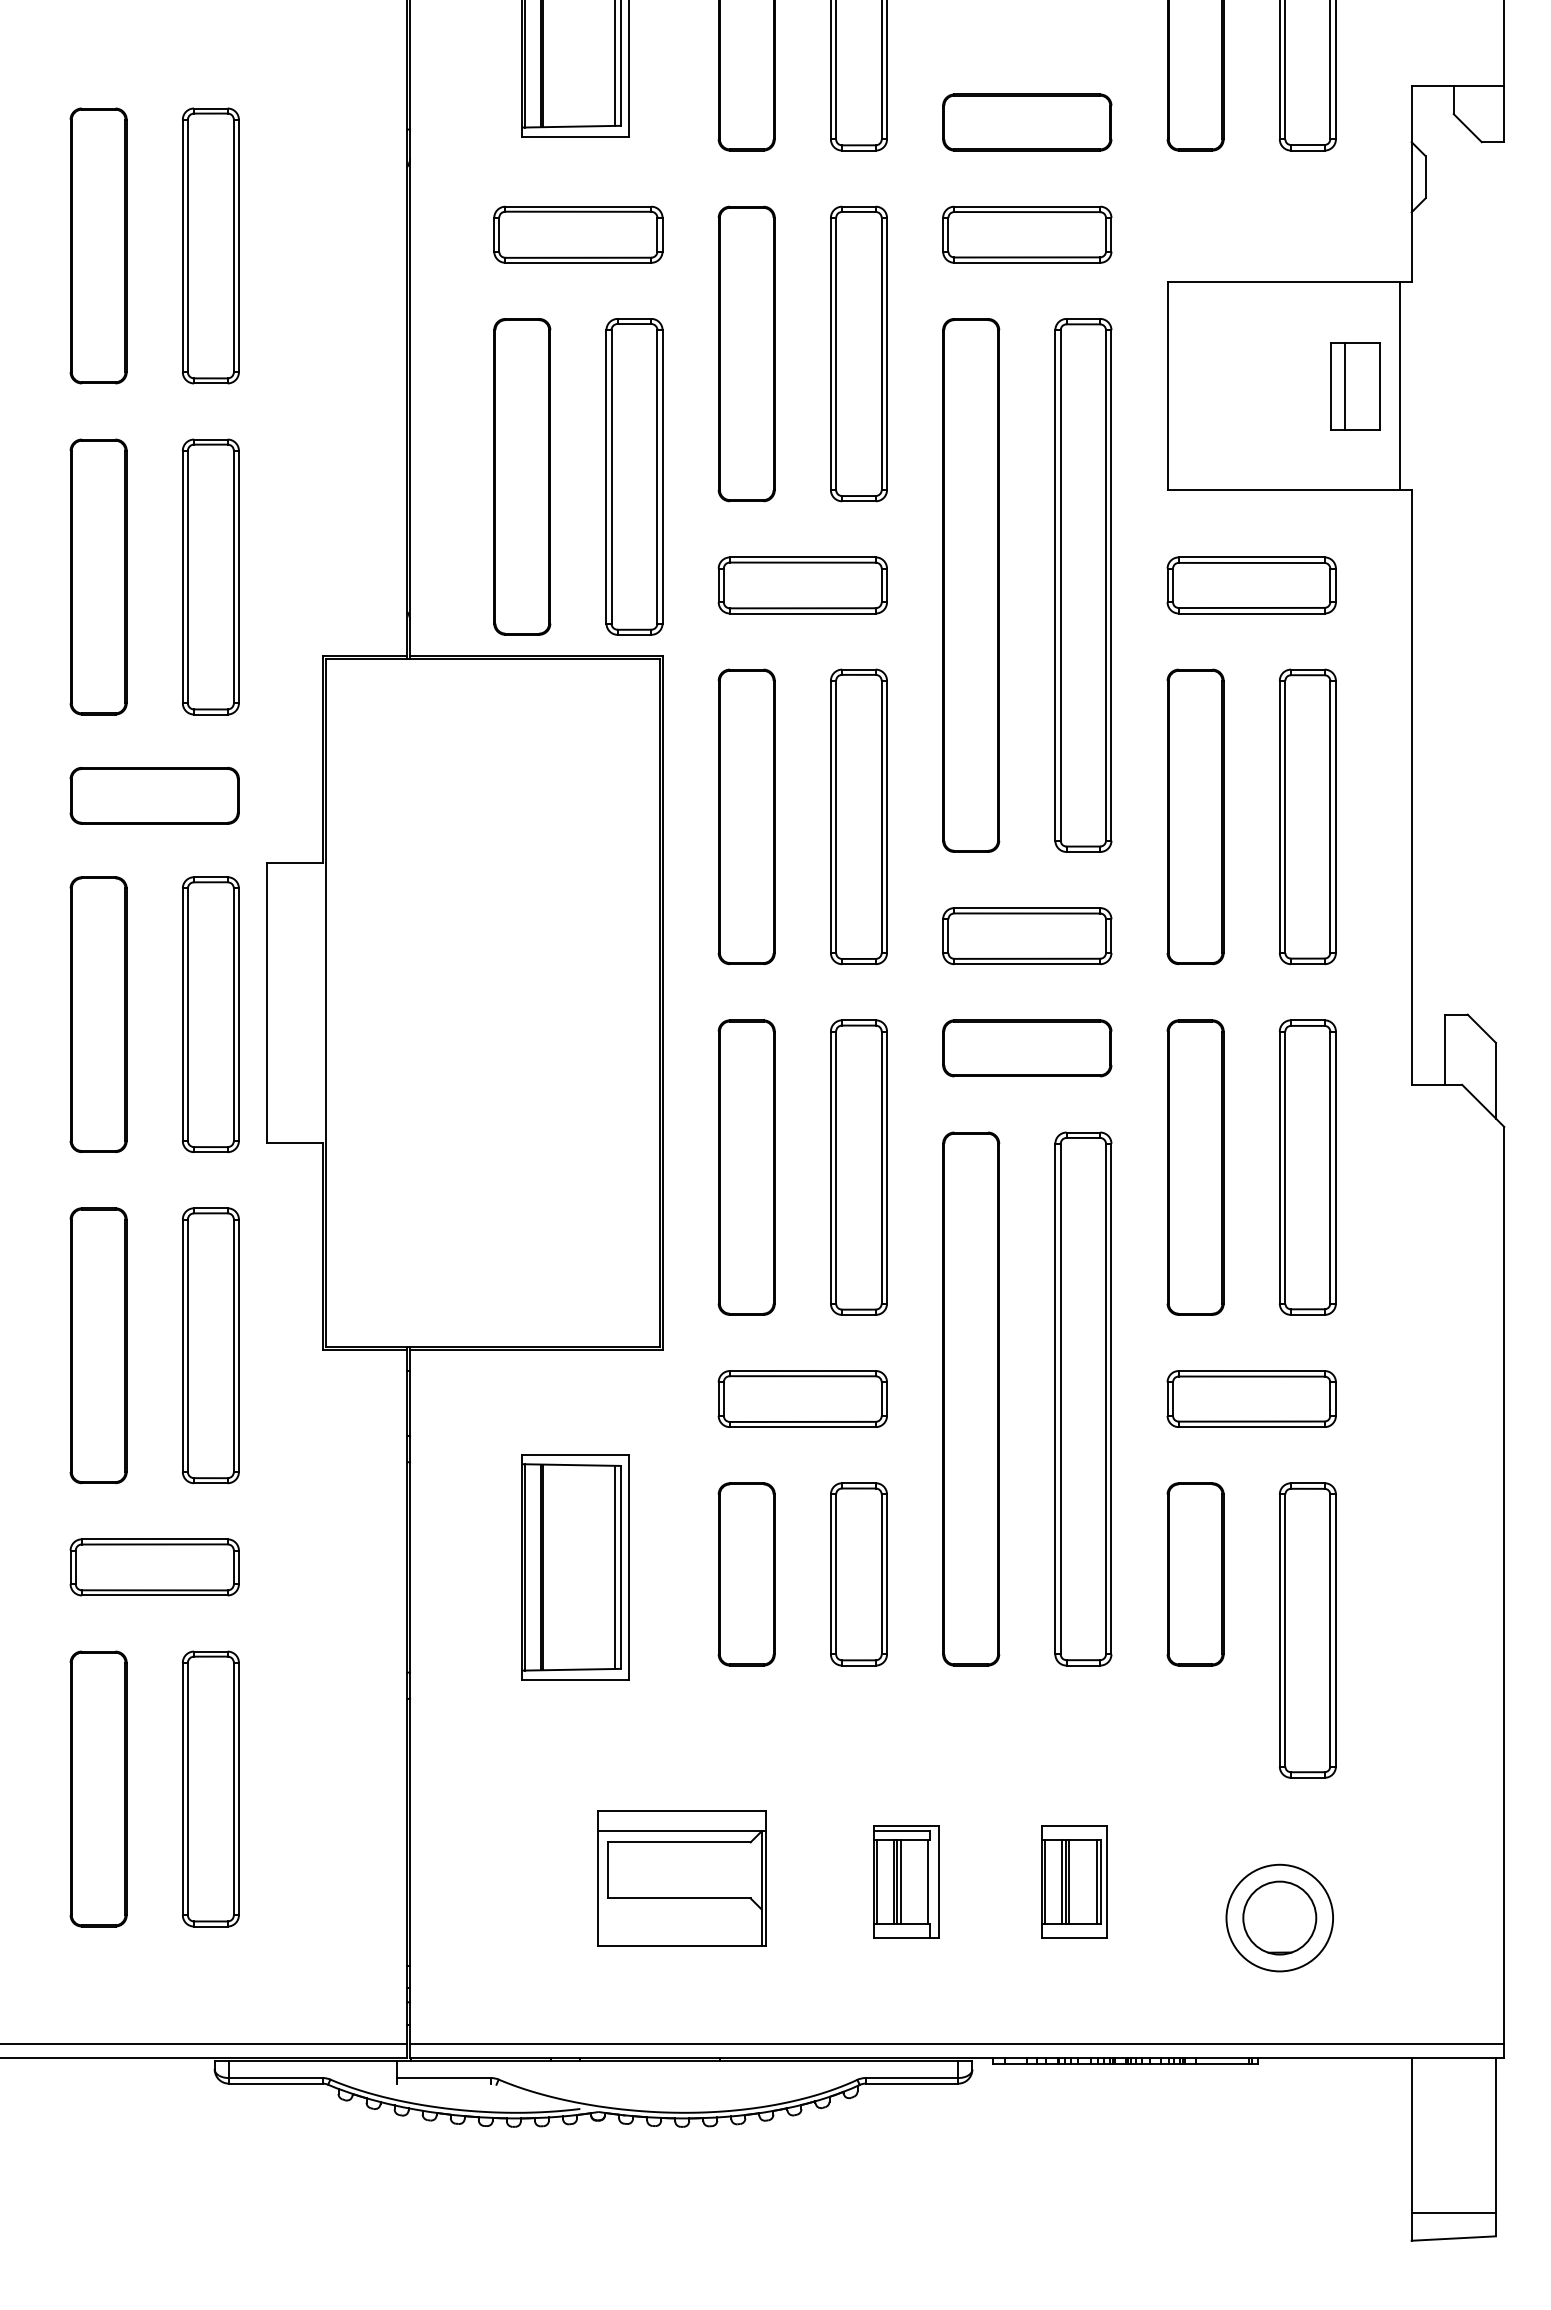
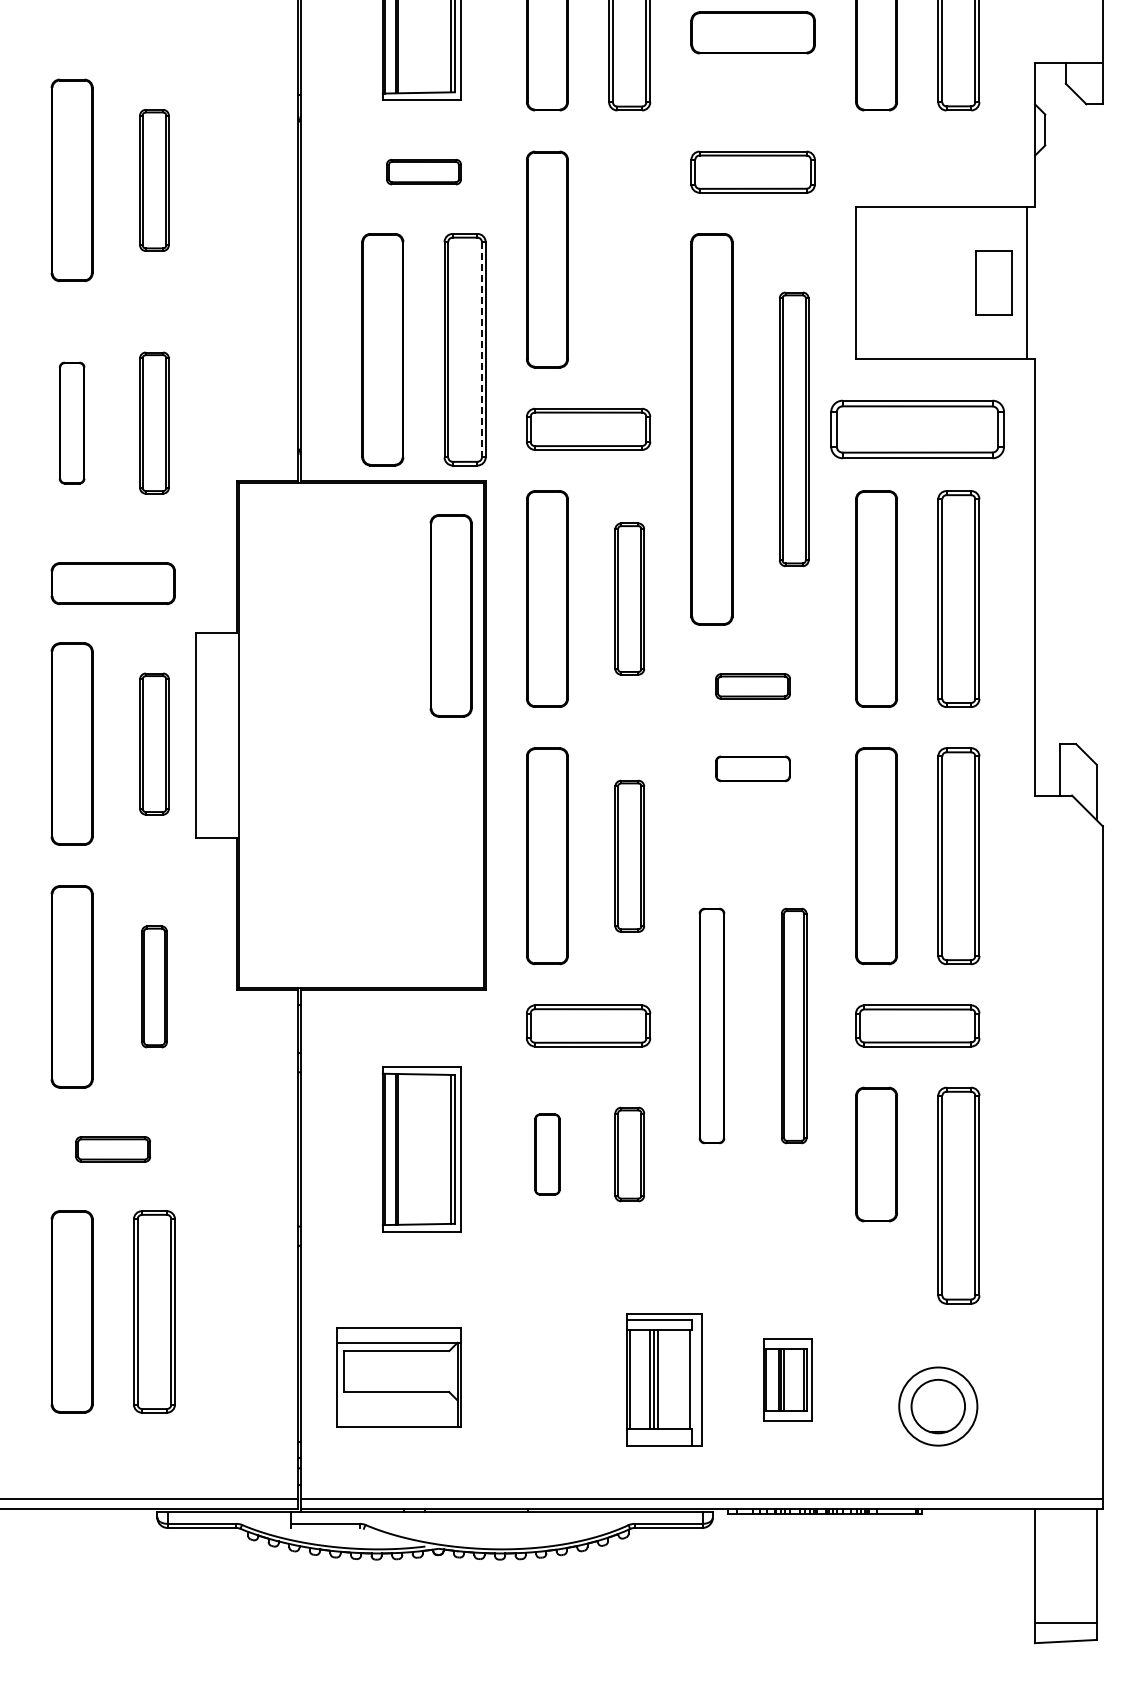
part: (1026, 121) -> (752, 32), moved
part: (577, 233) -> (423, 171), size x0.6
part: (210, 246) -> (154, 180), size x0.7
part: (858, 353) -> (629, 259), removed
line: (1345, 386) -> (986, 283), removed
line: (656, 476) -> (481, 349), solid -> dashed
part: (97, 576) -> (71, 422), size x0.6
part: (210, 576) -> (154, 422), size x0.7
part: (1251, 584) -> (917, 428), size x1.4
part: (1082, 585) -> (793, 429), size x0.7
part: (858, 816) -> (629, 598), size x0.7
part: (614, 839) -> (450, 615), added
part: (1026, 936) -> (752, 686), size x0.6
part: (210, 1013) -> (154, 743), size x0.7
part: (1026, 1047) -> (752, 768), size x0.6
part: (858, 1167) -> (629, 856), size x0.7
part: (210, 1345) -> (154, 986), size x0.6
part: (970, 1398) -> (711, 1025), size x0.6
part: (1082, 1398) -> (793, 1025), size x0.6
part: (153, 1567) -> (112, 1149), size x0.6
part: (746, 1574) -> (547, 1154), size x0.6
part: (858, 1574) -> (629, 1154), size x0.7
part: (681, 1878) -> (398, 1377), moved
part: (906, 1881) -> (664, 1379), size x1.6

